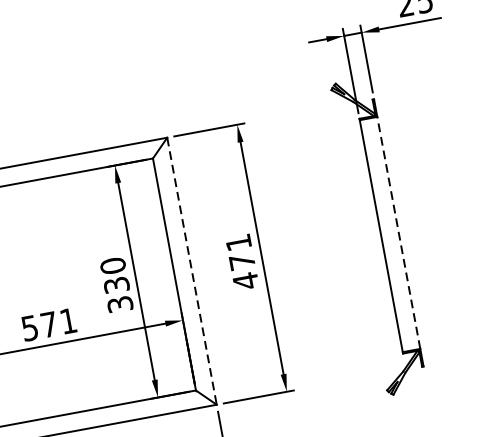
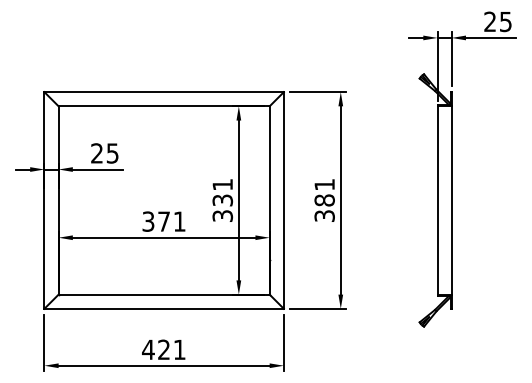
line: (398, 231) -> (451, 199), dashed -> solid
text: (112, 265) -> (222, 184), 330 -> 331
line: (191, 271) -> (283, 200), dashed -> solid
text: (243, 271) -> (324, 208), 471 -> 381
text: (29, 328) -> (148, 221), 571 -> 371

